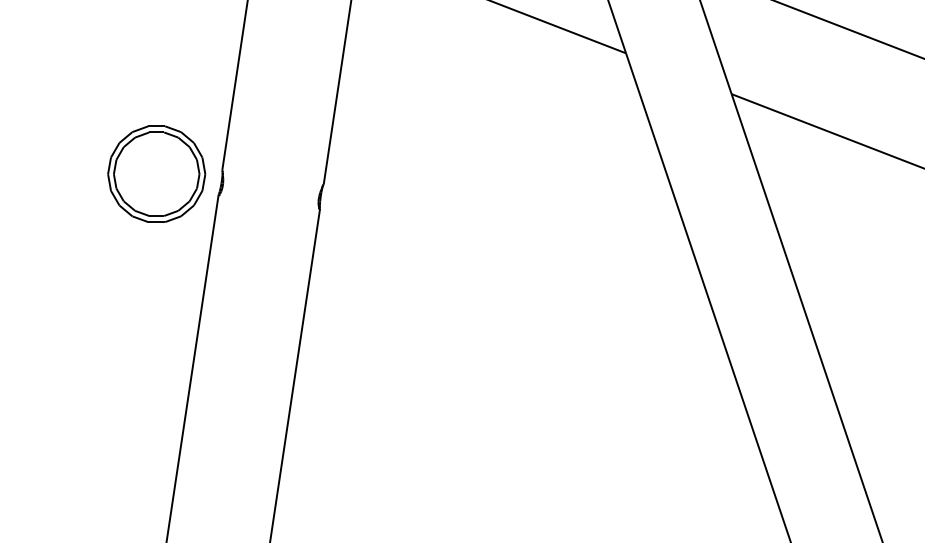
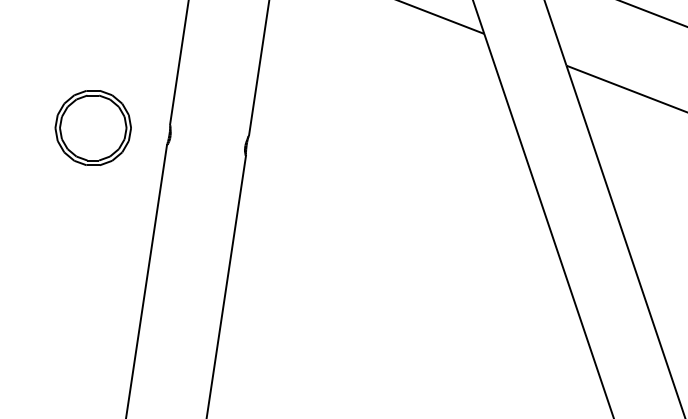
part: (156, 173) -> (93, 127), moved

